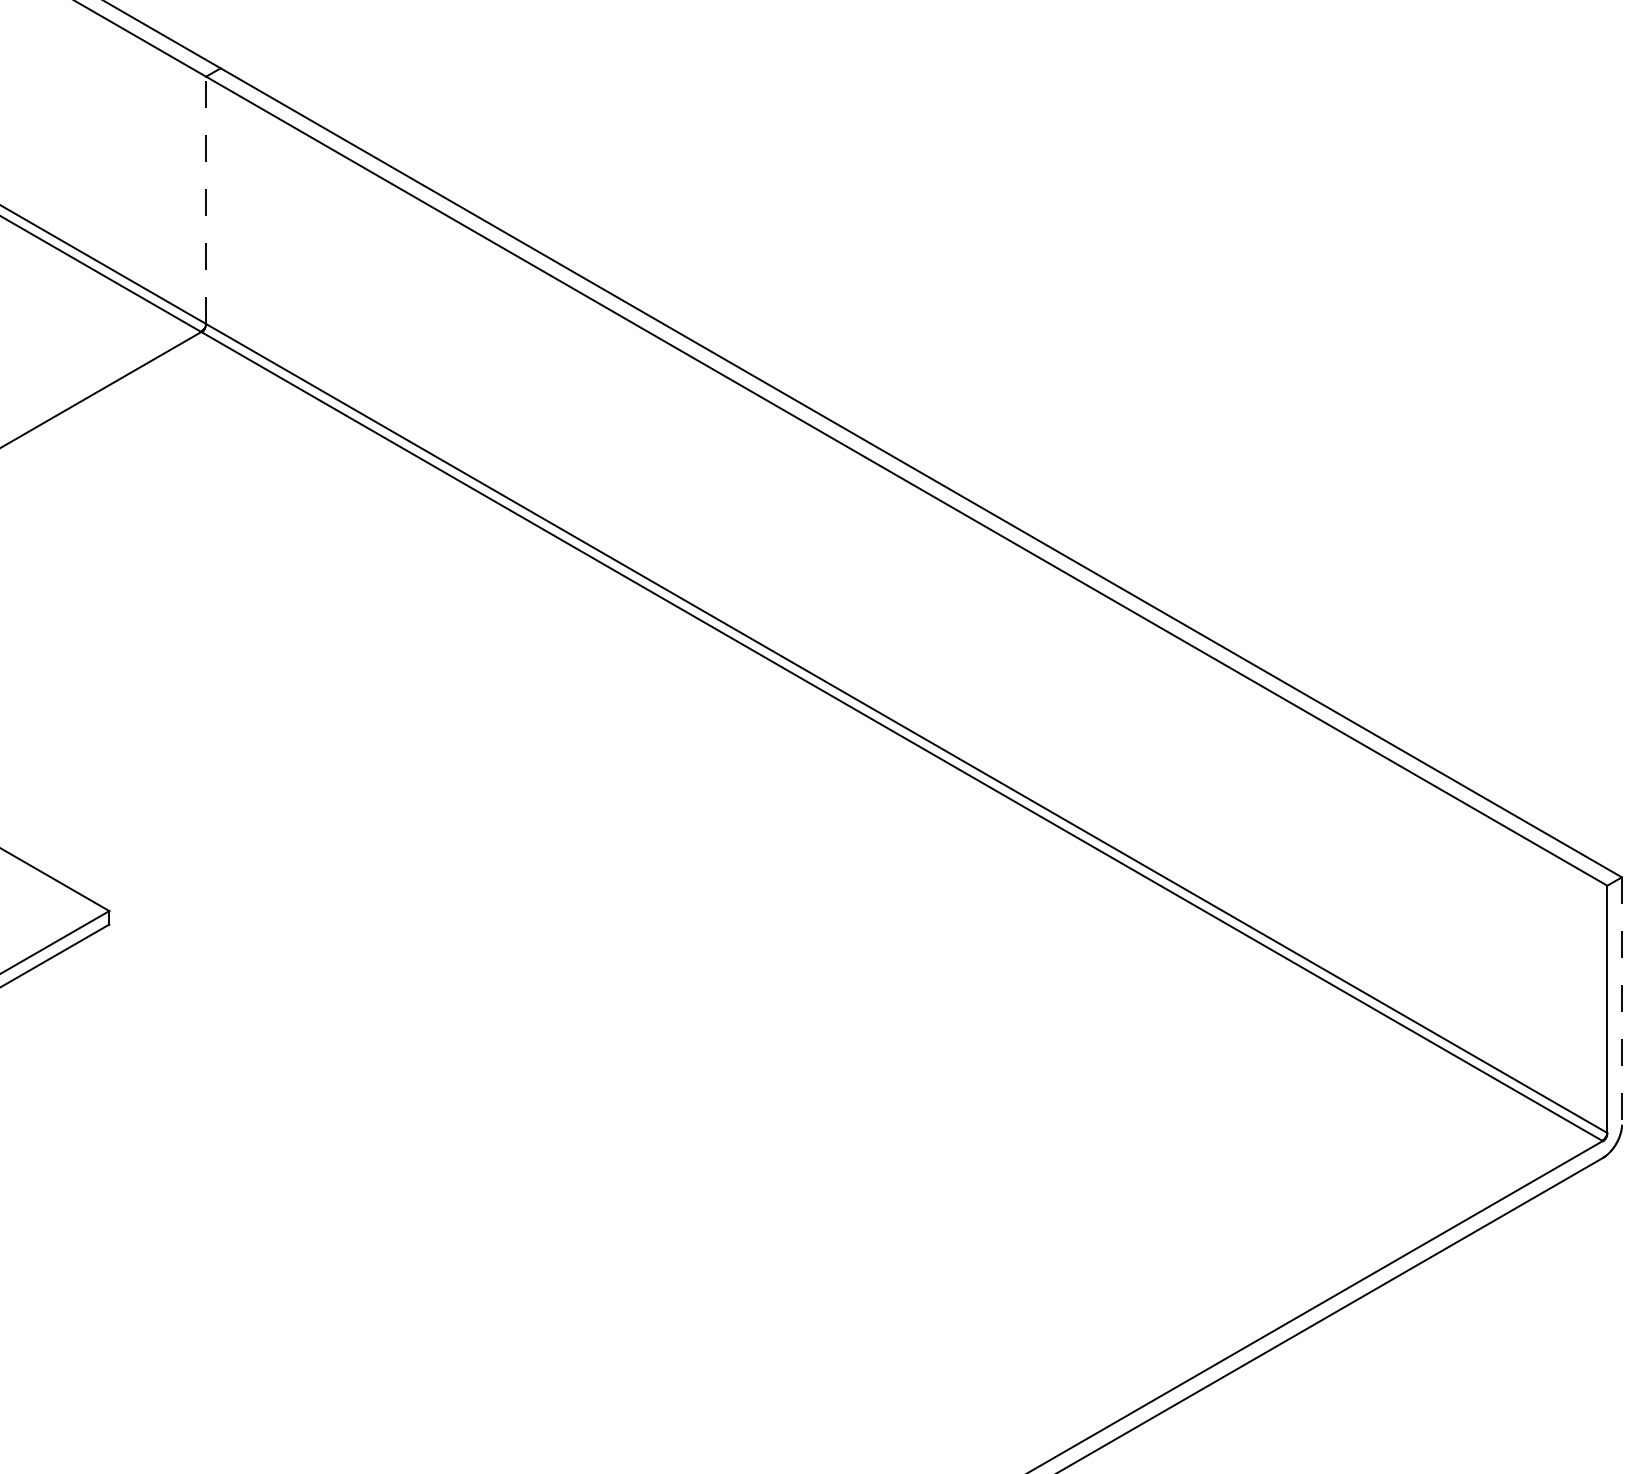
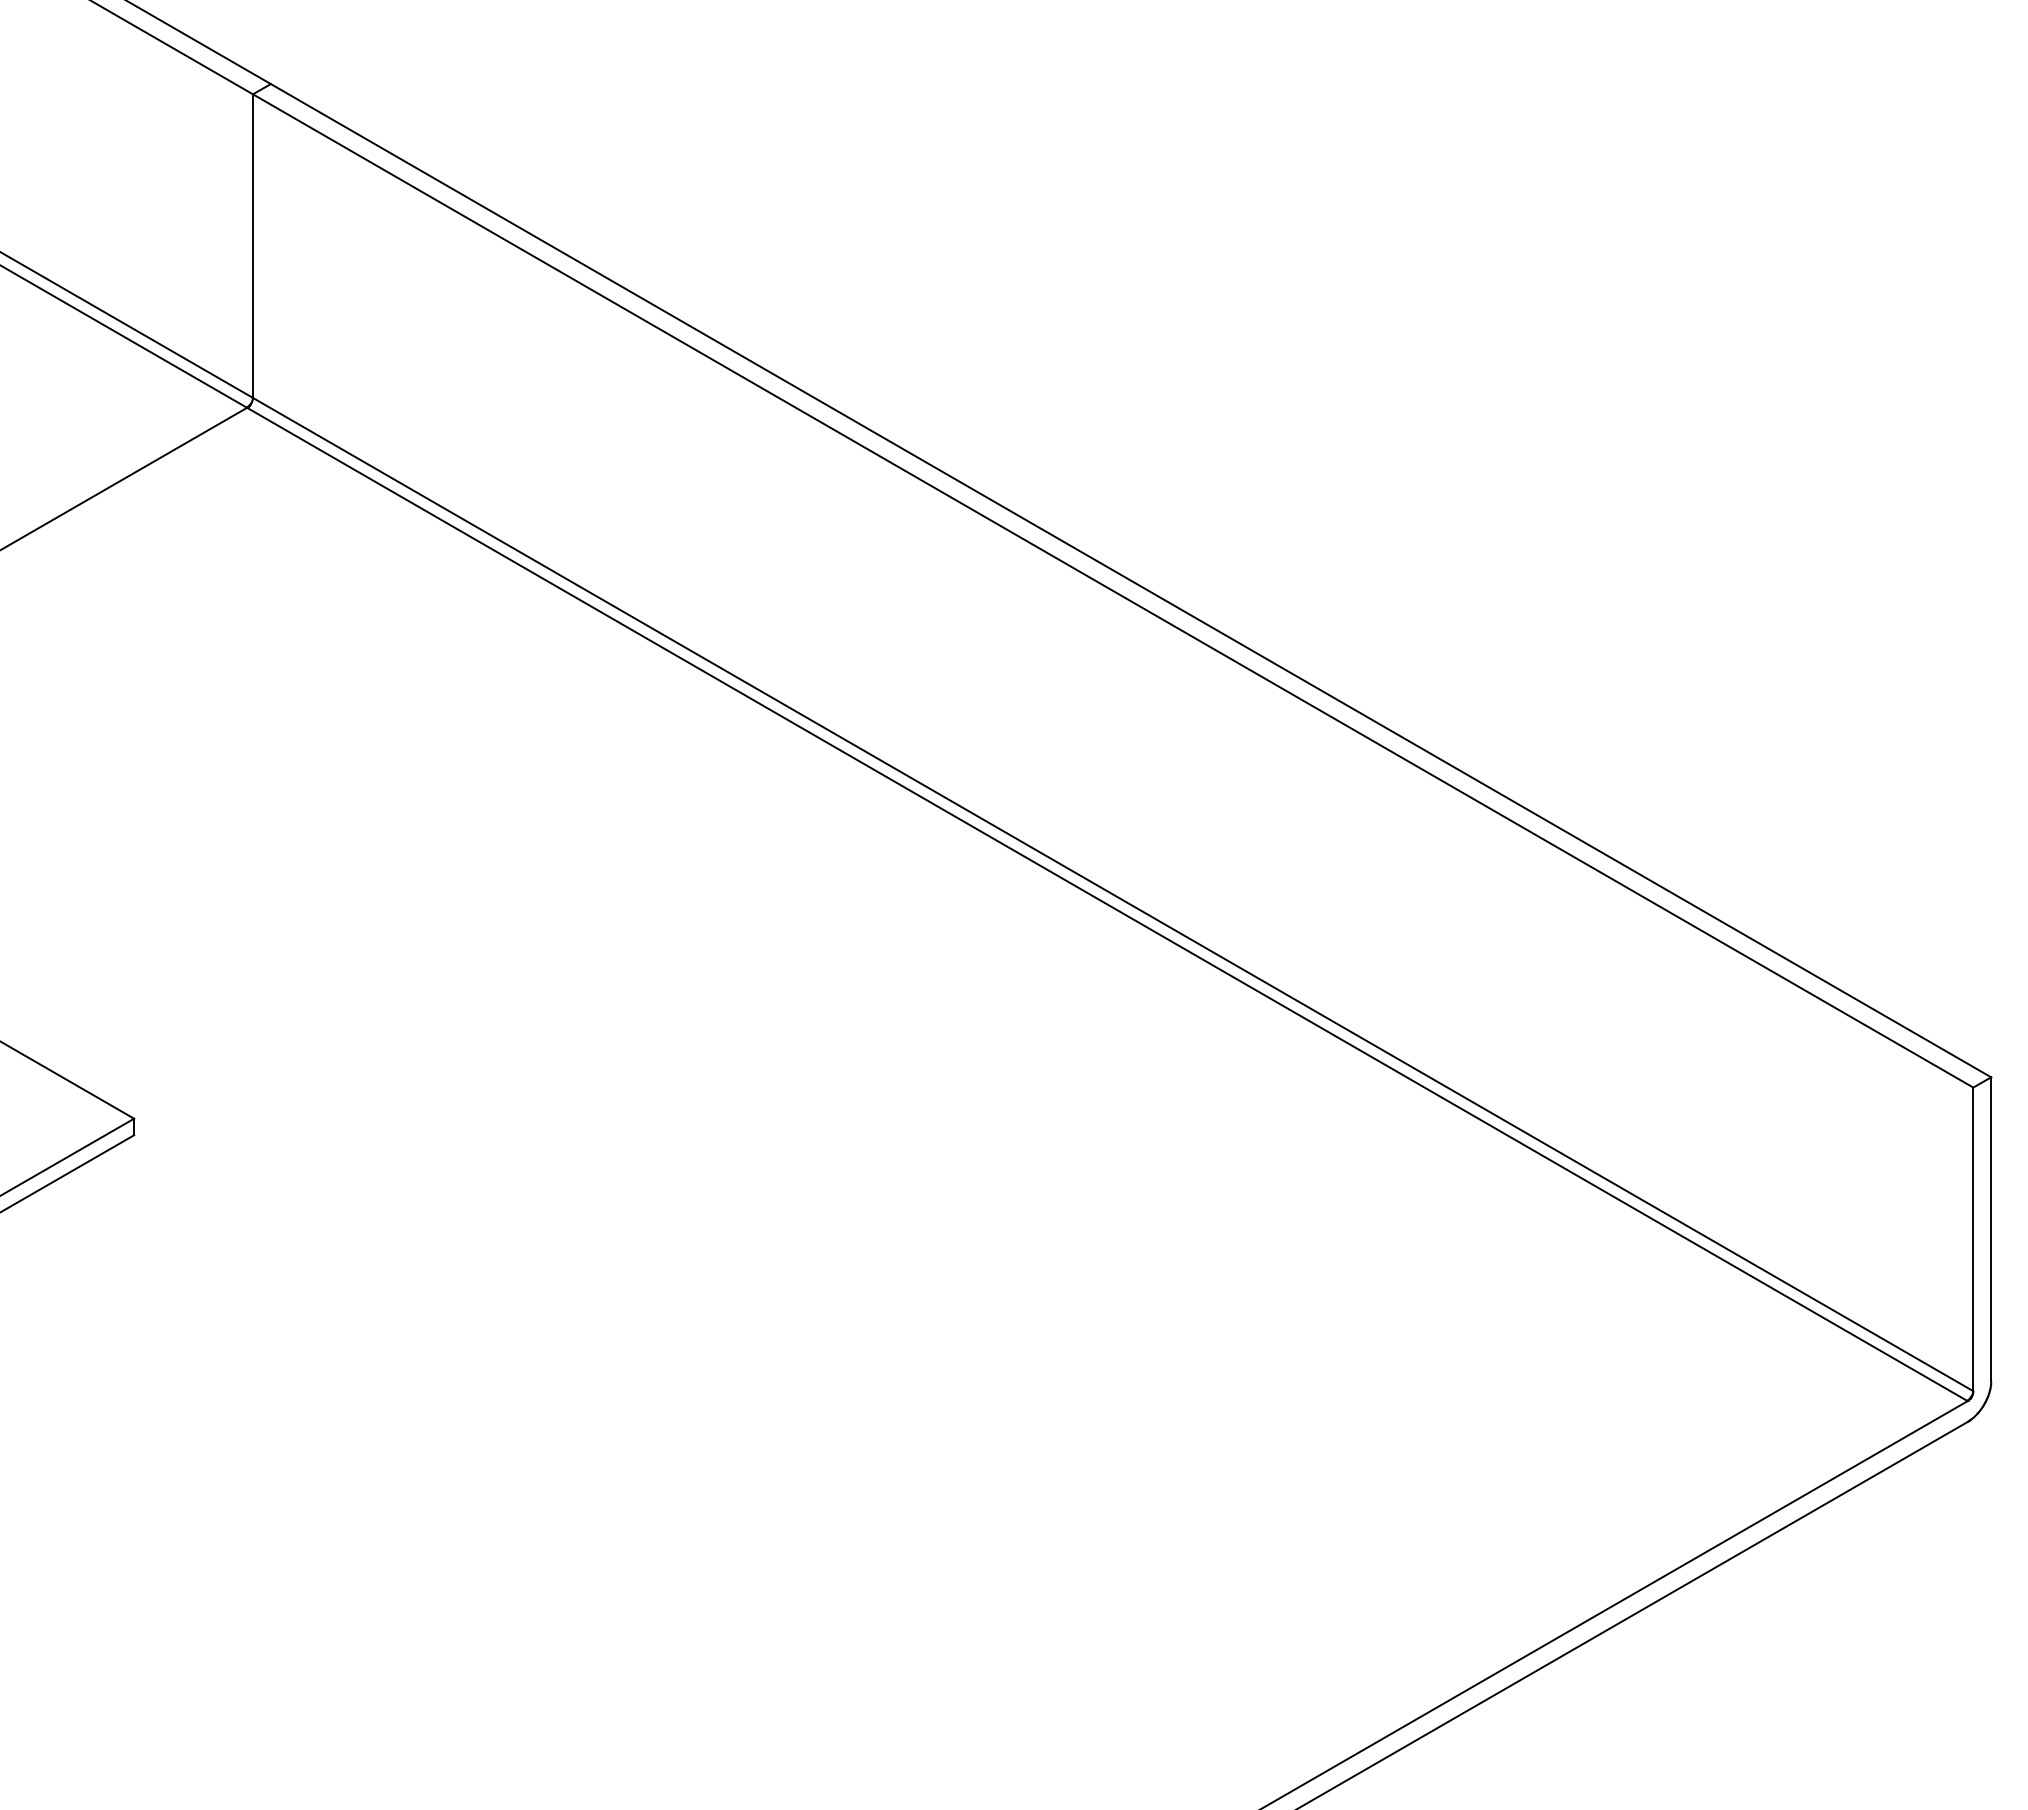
line: (205, 200) -> (252, 246), dashed -> solid
line: (1622, 1001) -> (1991, 1229), dashed -> solid

